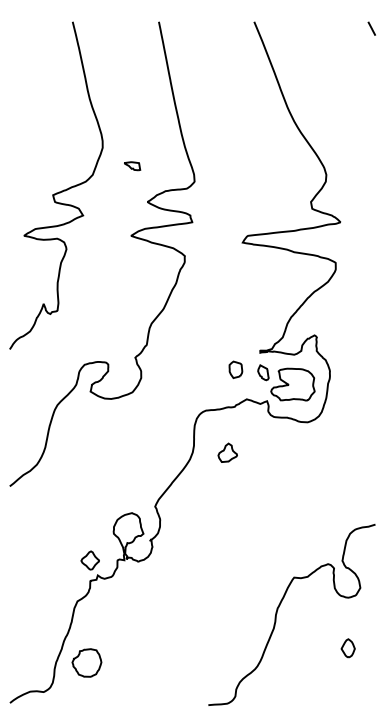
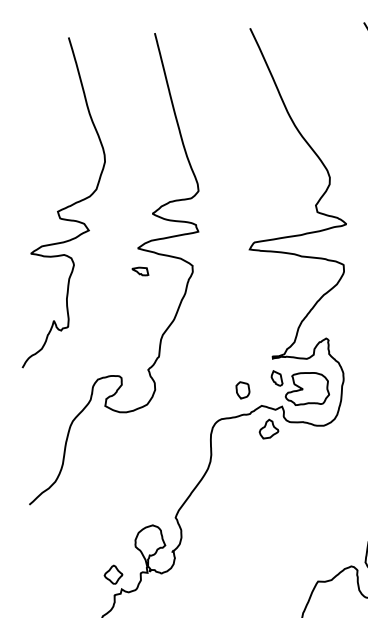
part: (132, 166) -> (140, 271), moved
part: (235, 369) -> (242, 389), moved
part: (227, 452) -> (268, 428), moved

